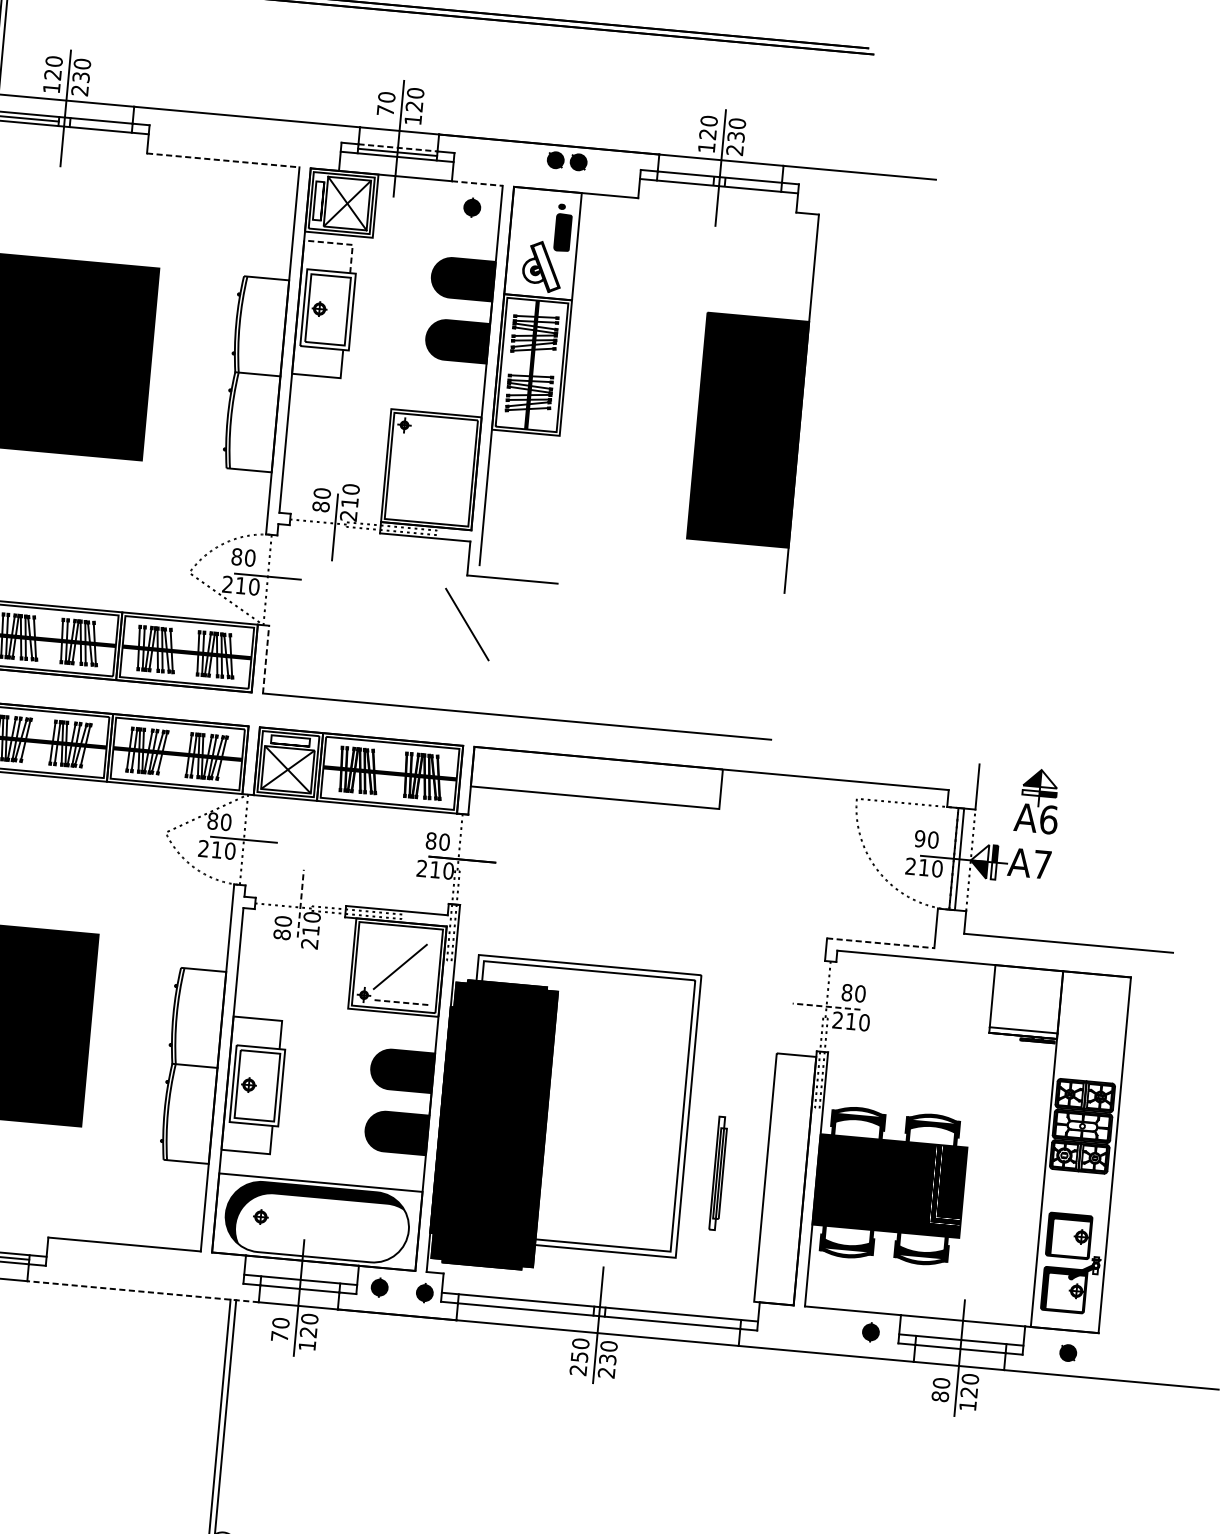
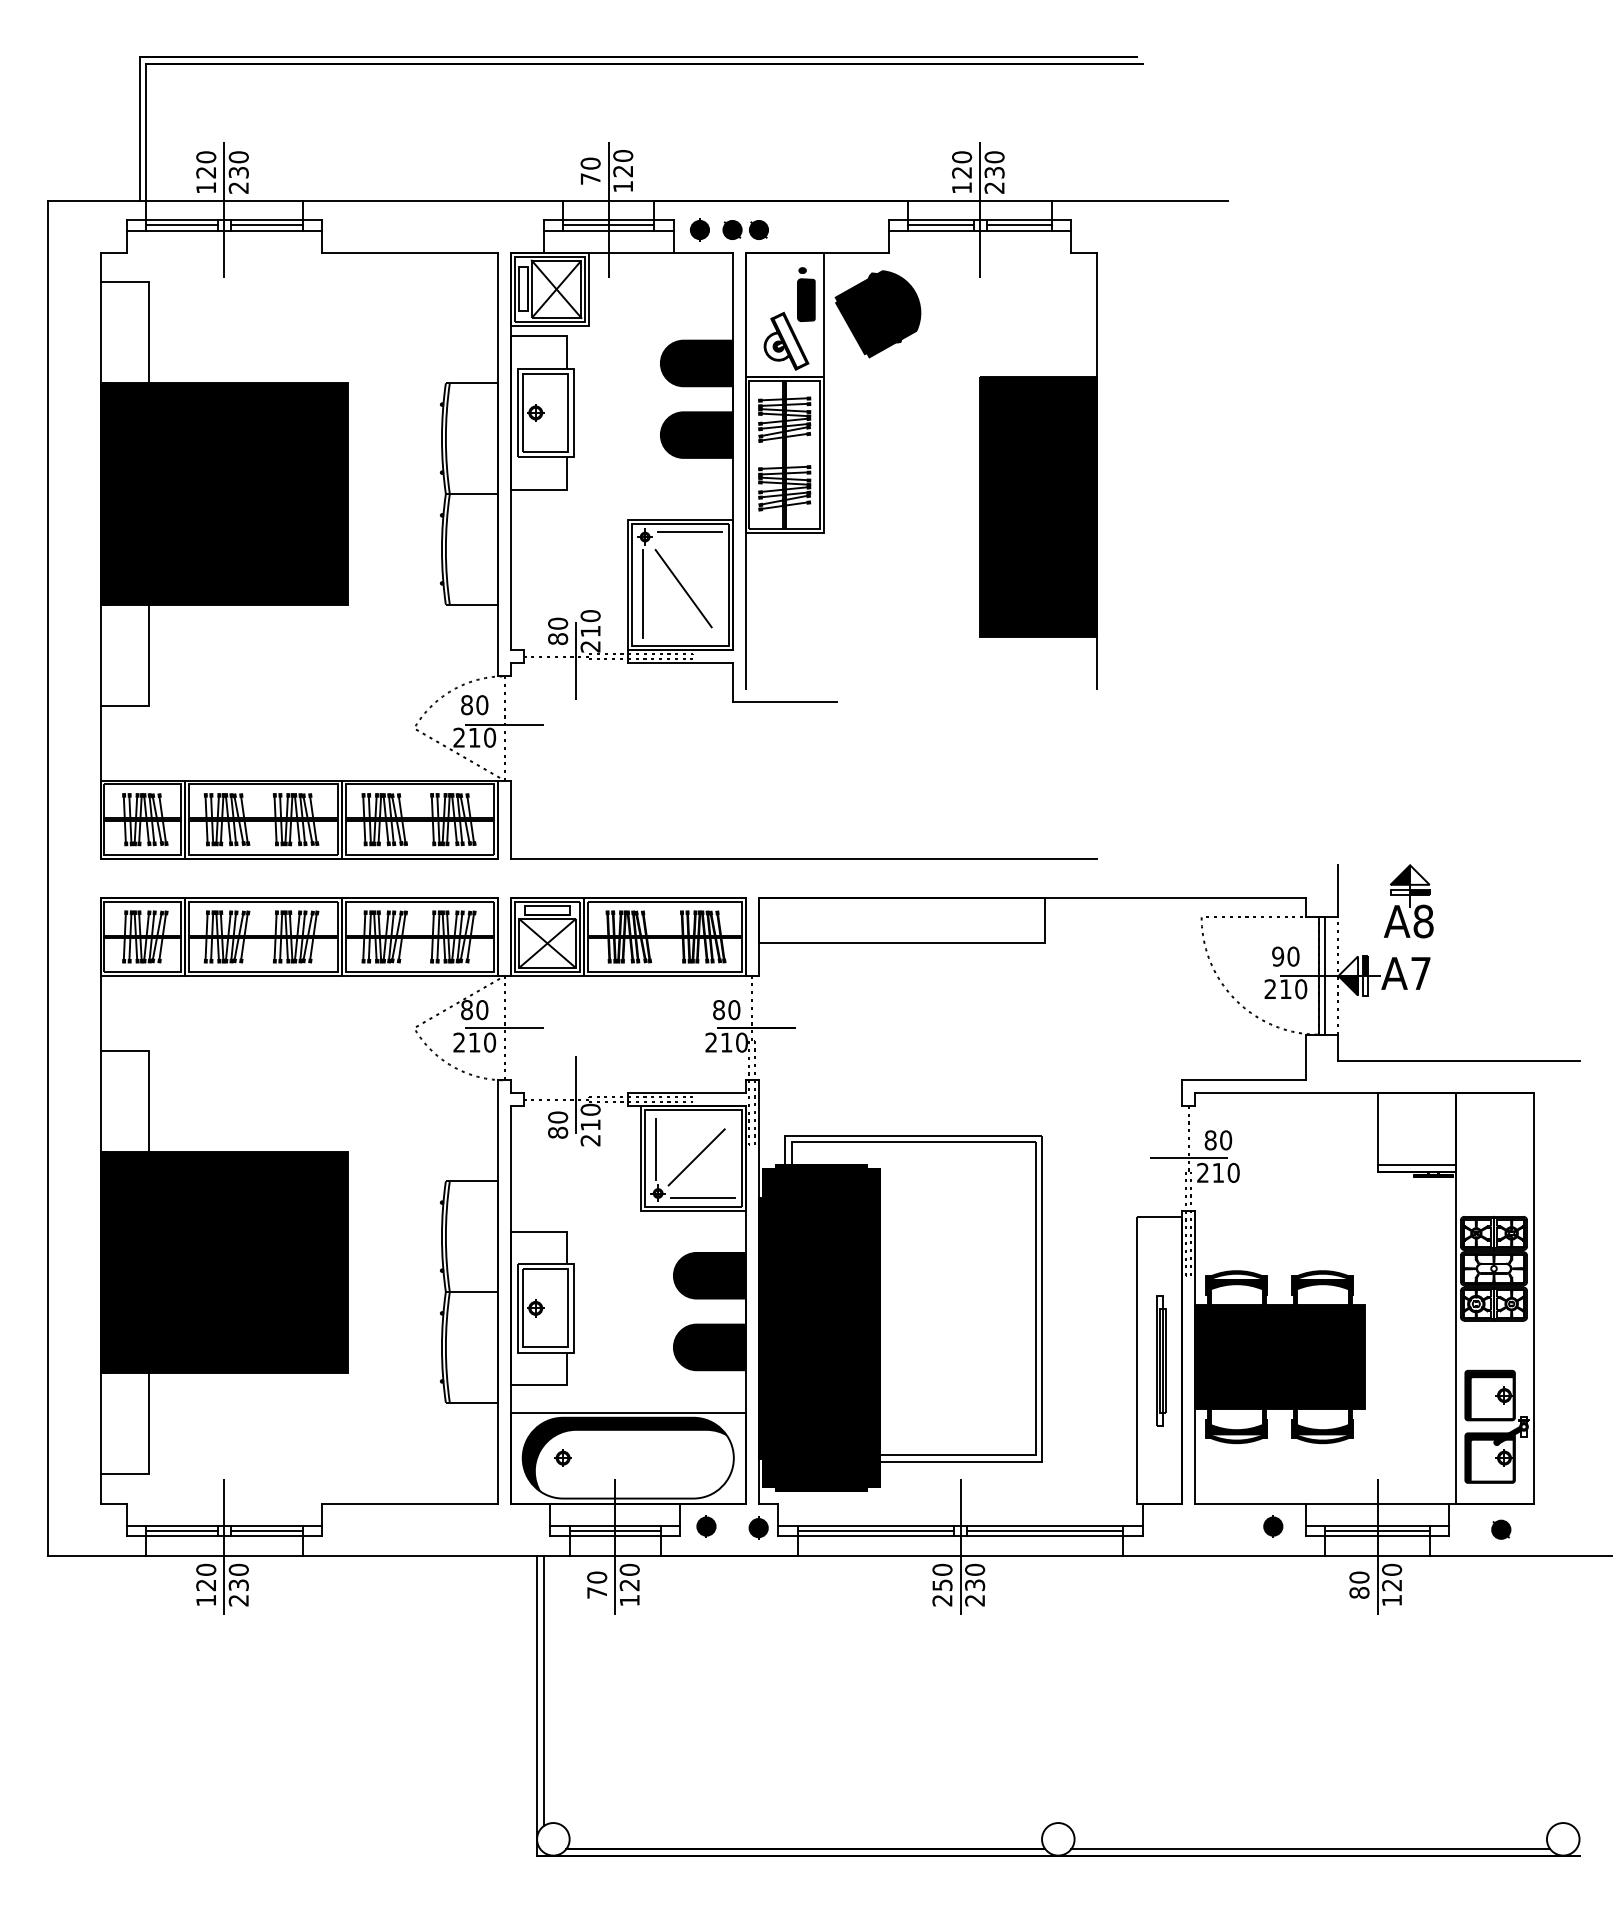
line: (101, 125) -> (266, 225), added
line: (397, 148) -> (608, 220), dashed -> solid
line: (223, 160) -> (410, 252), dashed -> solid
part: (567, 160) -> (745, 229), moved
line: (685, 178) -> (940, 225), added
line: (477, 183) -> (703, 252), dashed -> solid
line: (752, 184) -> (1018, 225), added
part: (471, 207) -> (699, 229), moved
line: (342, 244) -> (555, 336), dashed -> solid
part: (623, 250) -> (877, 314), added
line: (443, 424) -> (689, 532), added
line: (398, 474) -> (643, 593), added
line: (467, 624) -> (683, 588), moved
line: (266, 659) -> (511, 819), dashed -> solid
text: (1048, 819) -> (1423, 921), A6 -> A8
line: (301, 902) -> (576, 1094), dashed -> solid
line: (881, 943) -> (1244, 1080), dashed -> solid
line: (366, 956) -> (656, 1149), added
line: (402, 1003) -> (703, 1198), dashed -> solid
line: (826, 1006) -> (1188, 1158), dashed -> solid
part: (718, 1173) -> (1161, 1360), moved
line: (299, 1284) -> (614, 1531), added
line: (143, 1291) -> (436, 1555), dashed -> solid
line: (525, 1305) -> (875, 1531), added
line: (673, 1318) -> (1045, 1531), added
line: (960, 1344) -> (1377, 1531), added

